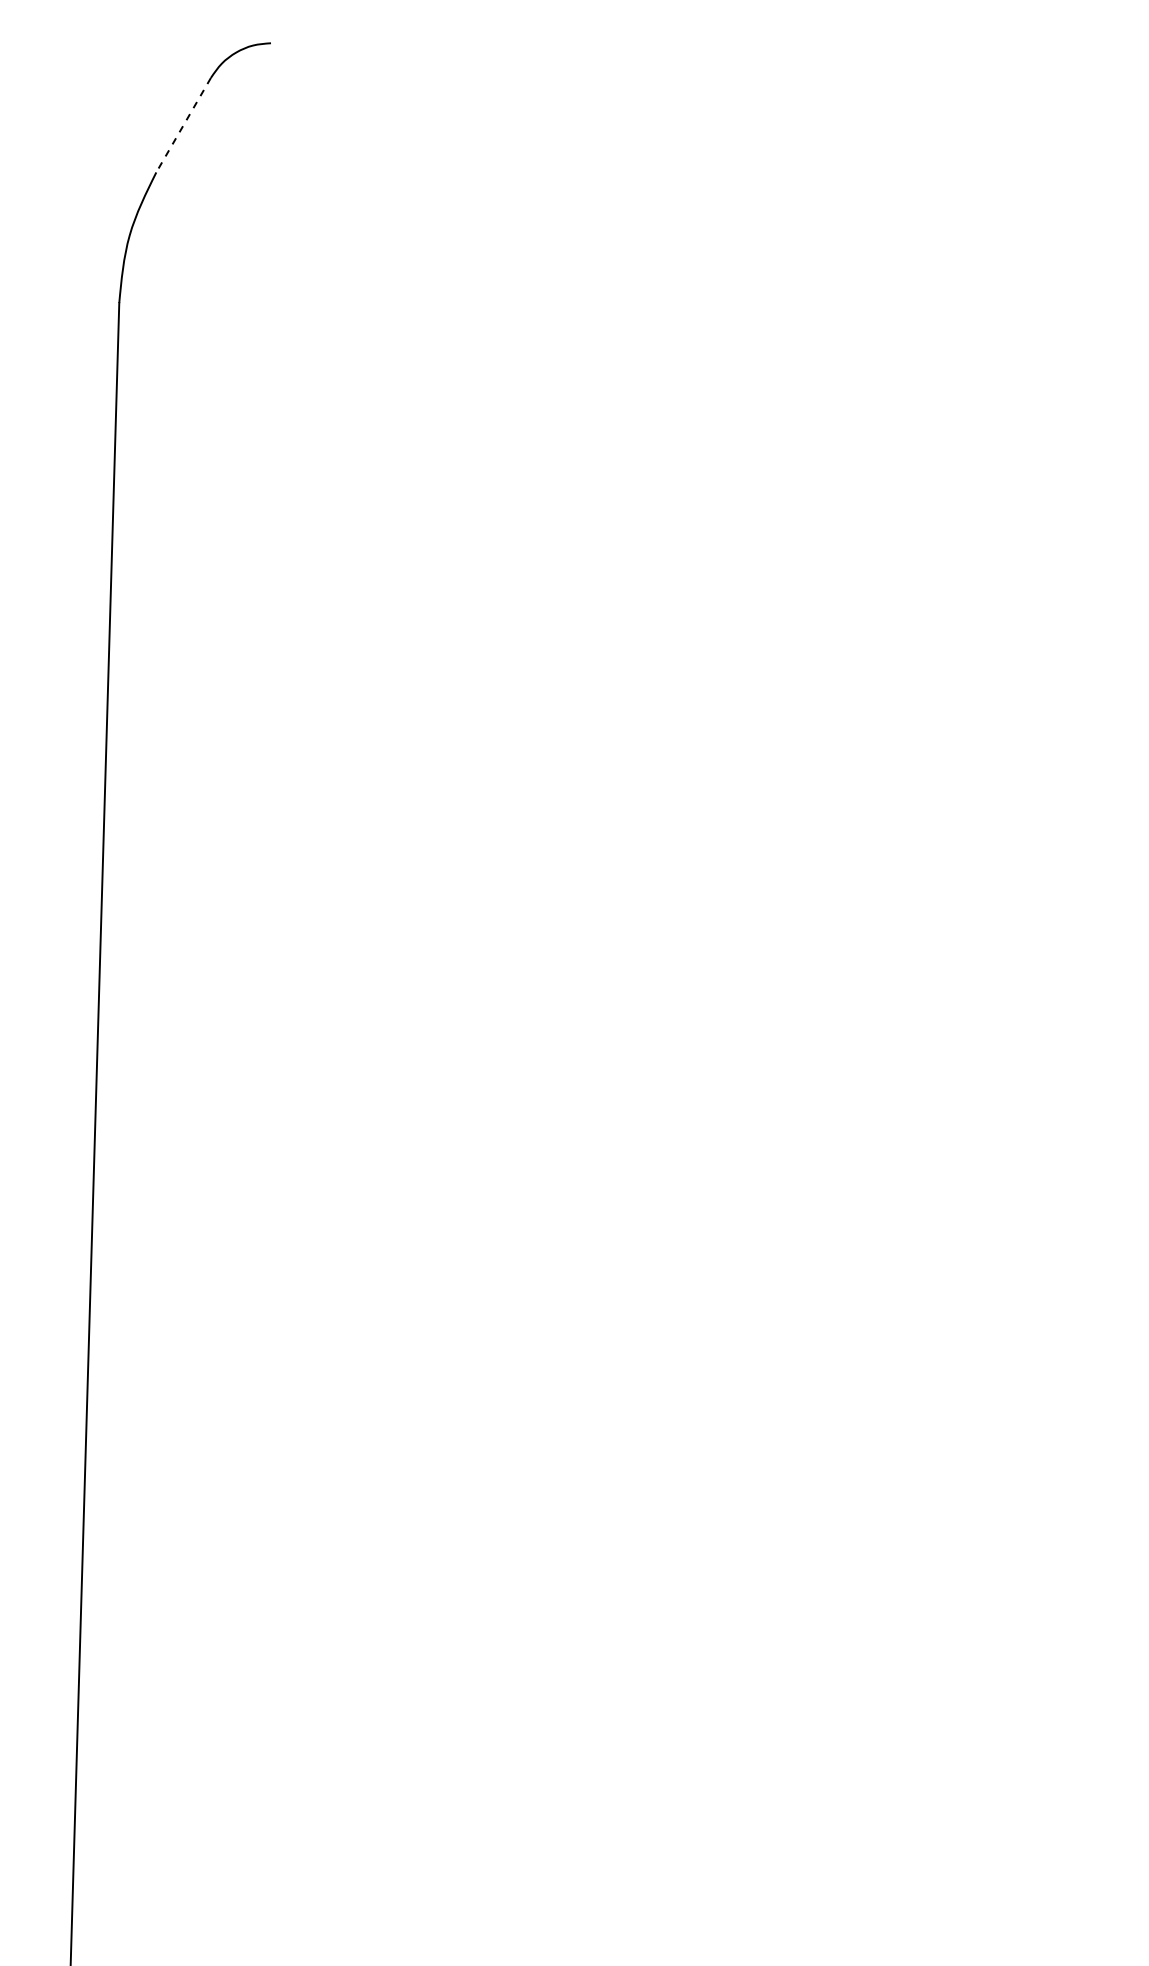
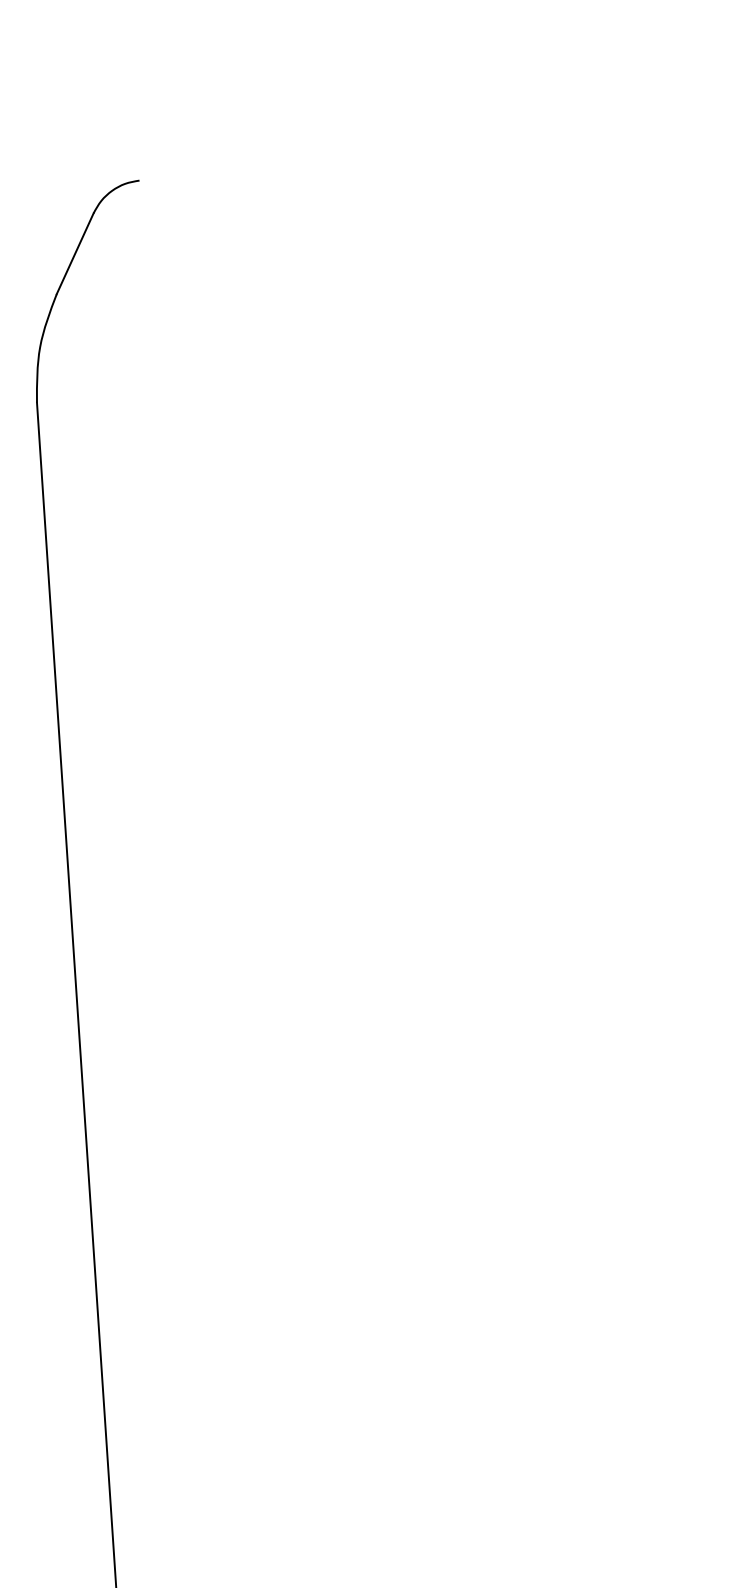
line: (183, 125) -> (75, 253), dashed -> solid

